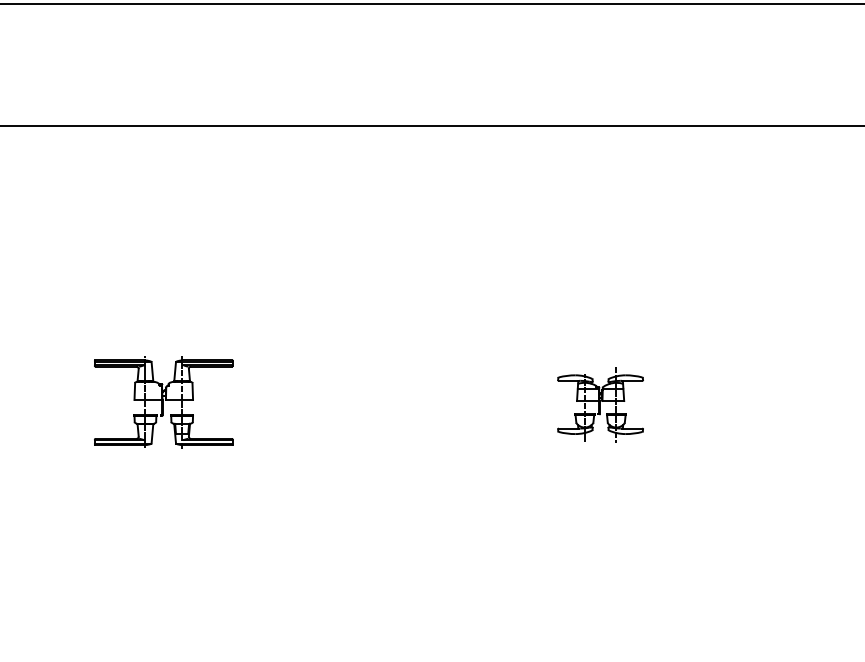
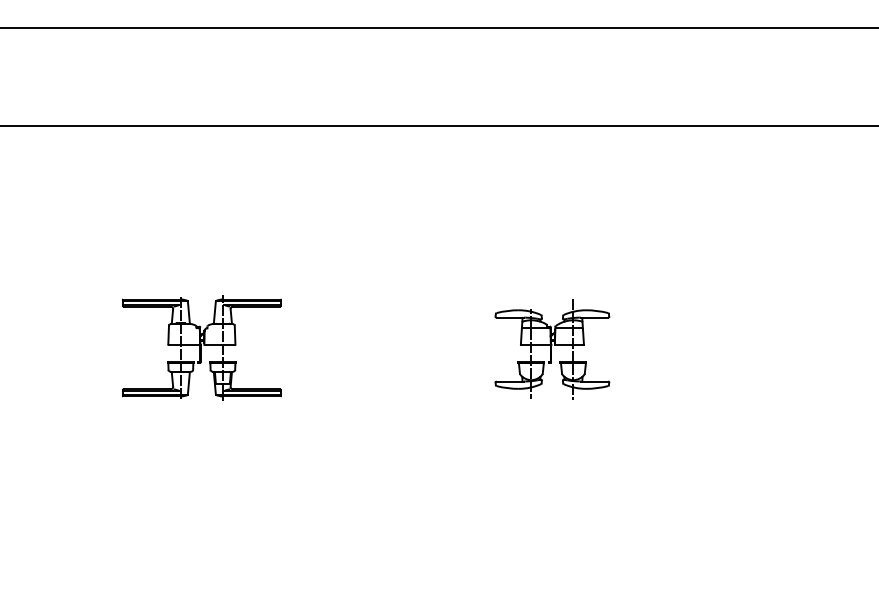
part: (163, 402) -> (201, 347), size x1.43
part: (600, 404) -> (552, 349), size x1.67

